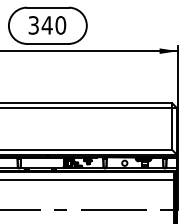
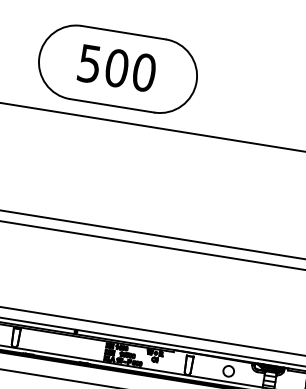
text: (40, 25) -> (103, 66), 340 -> 500

